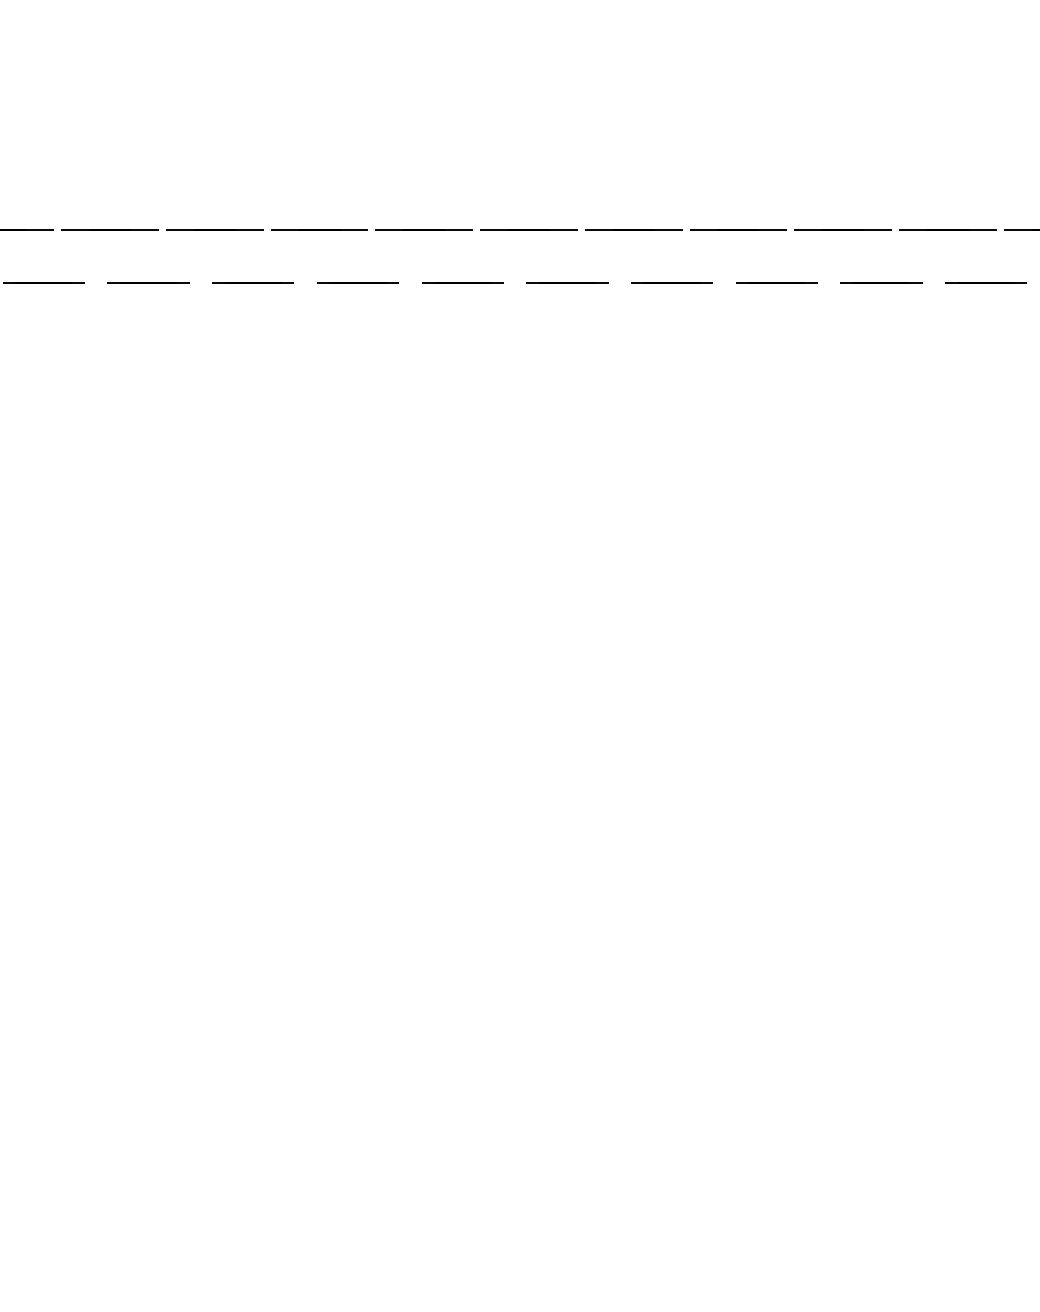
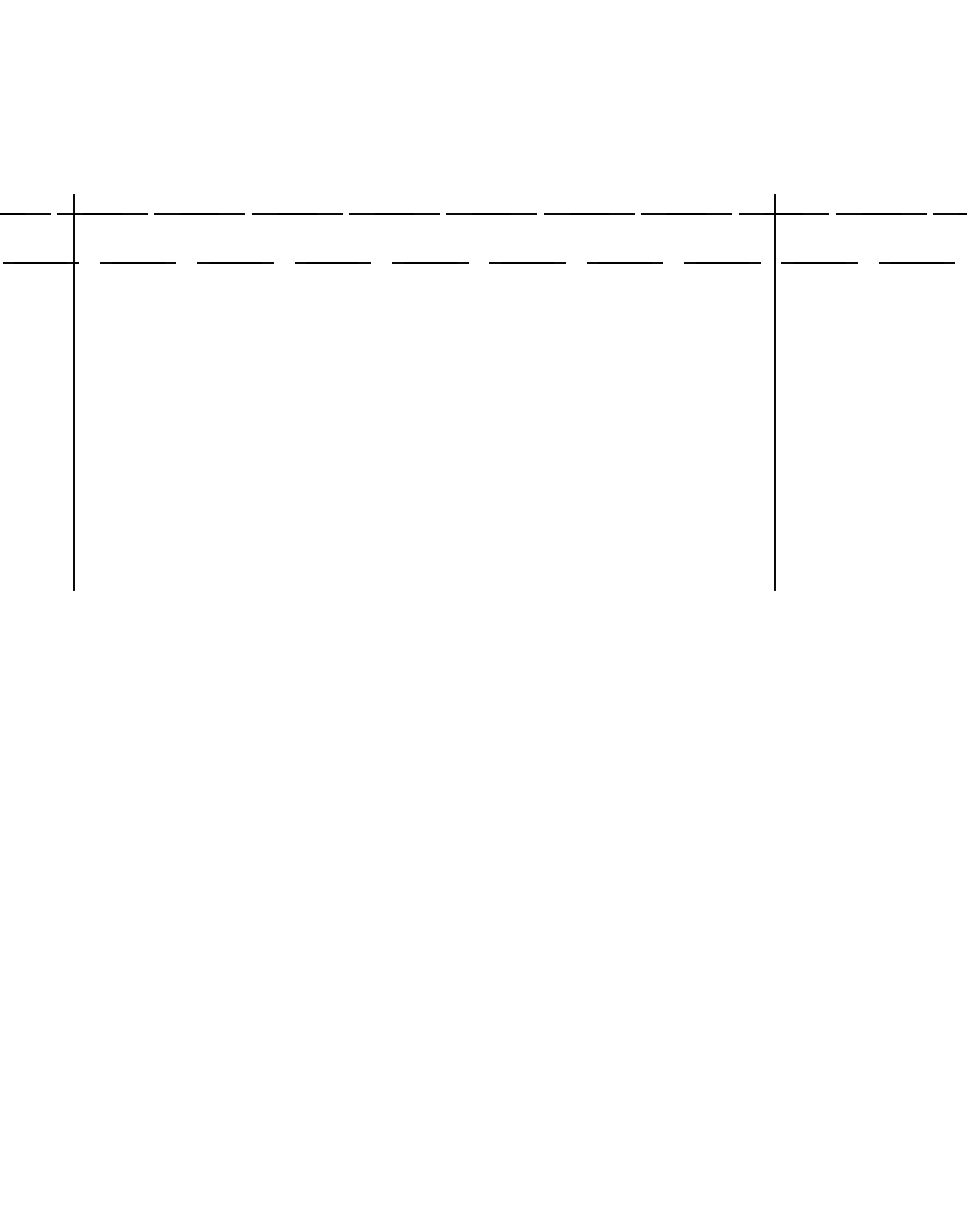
line: (79, 422) -> (73, 392), added
line: (833, 422) -> (774, 392), added

